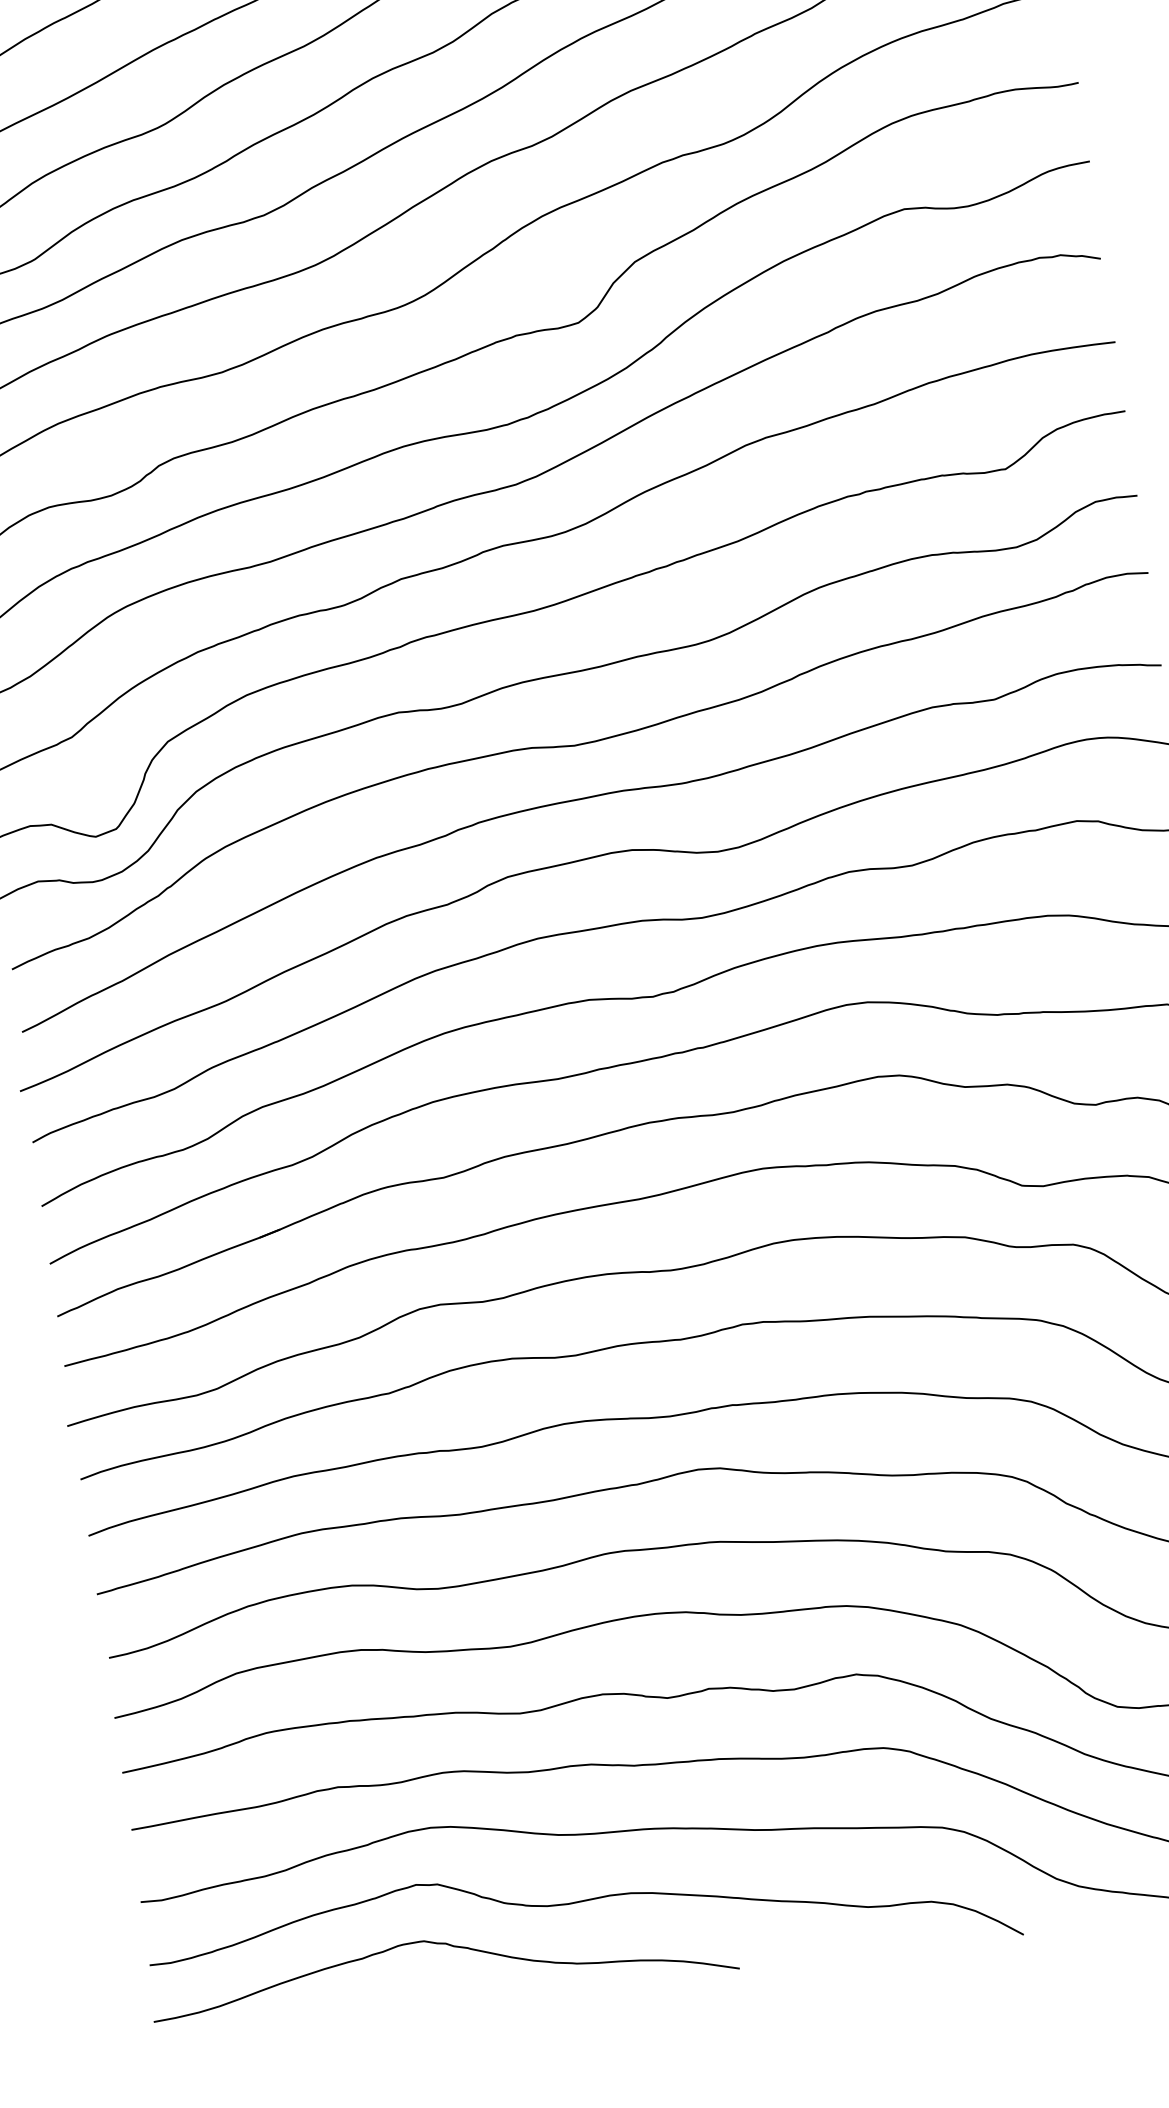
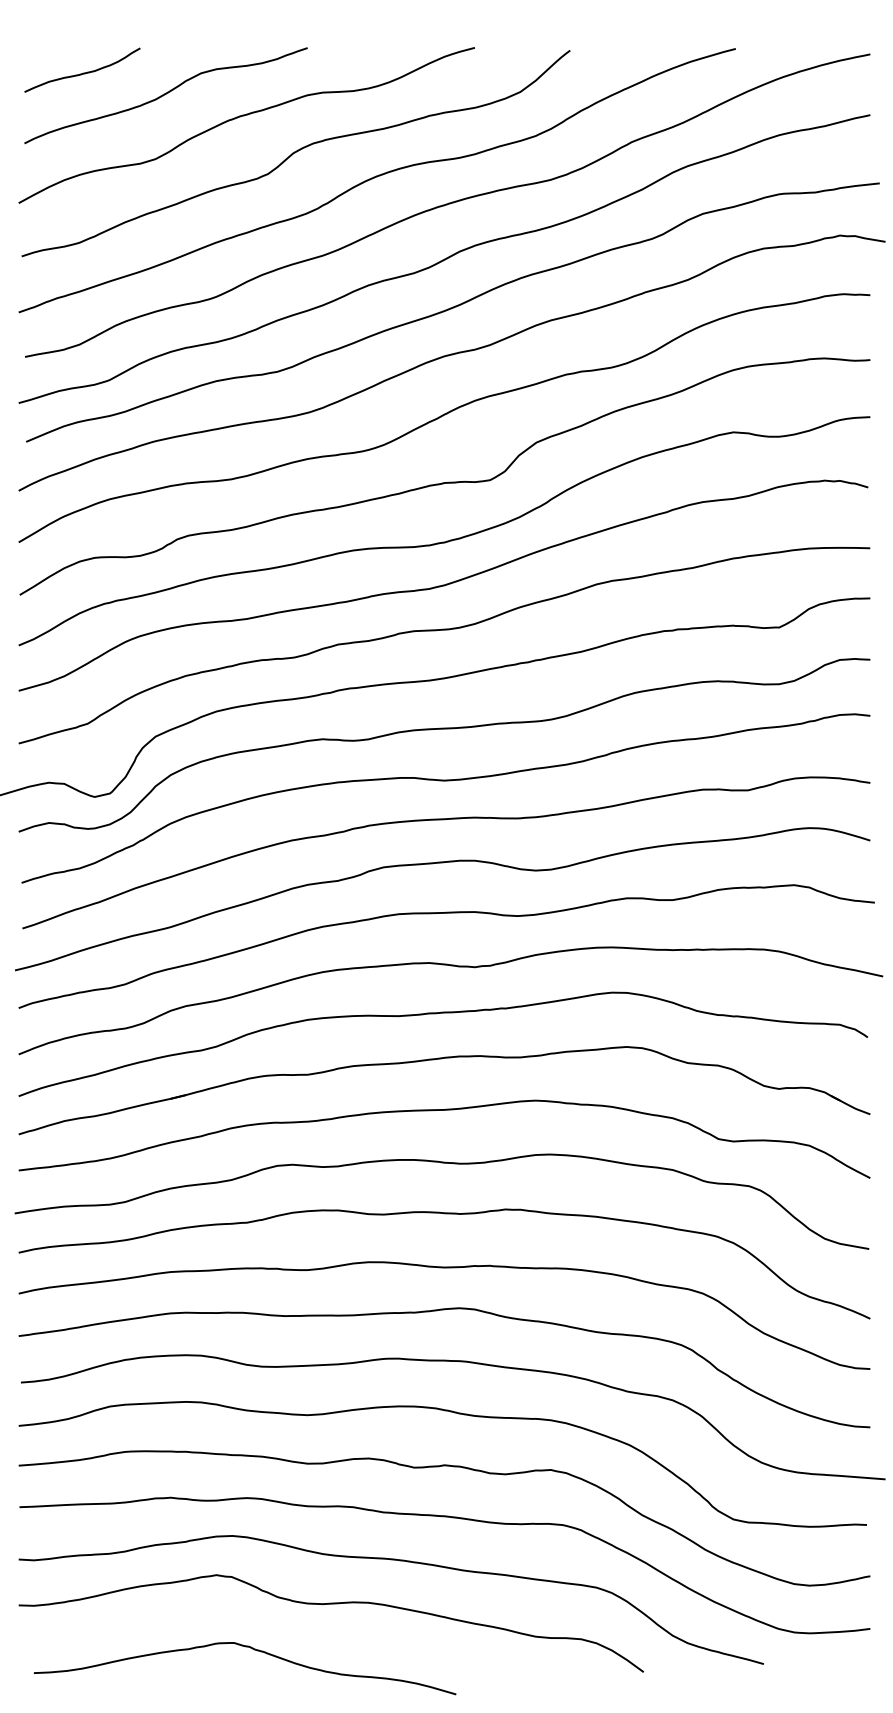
curve: (453, 1947) -> (254, 1650), moved

